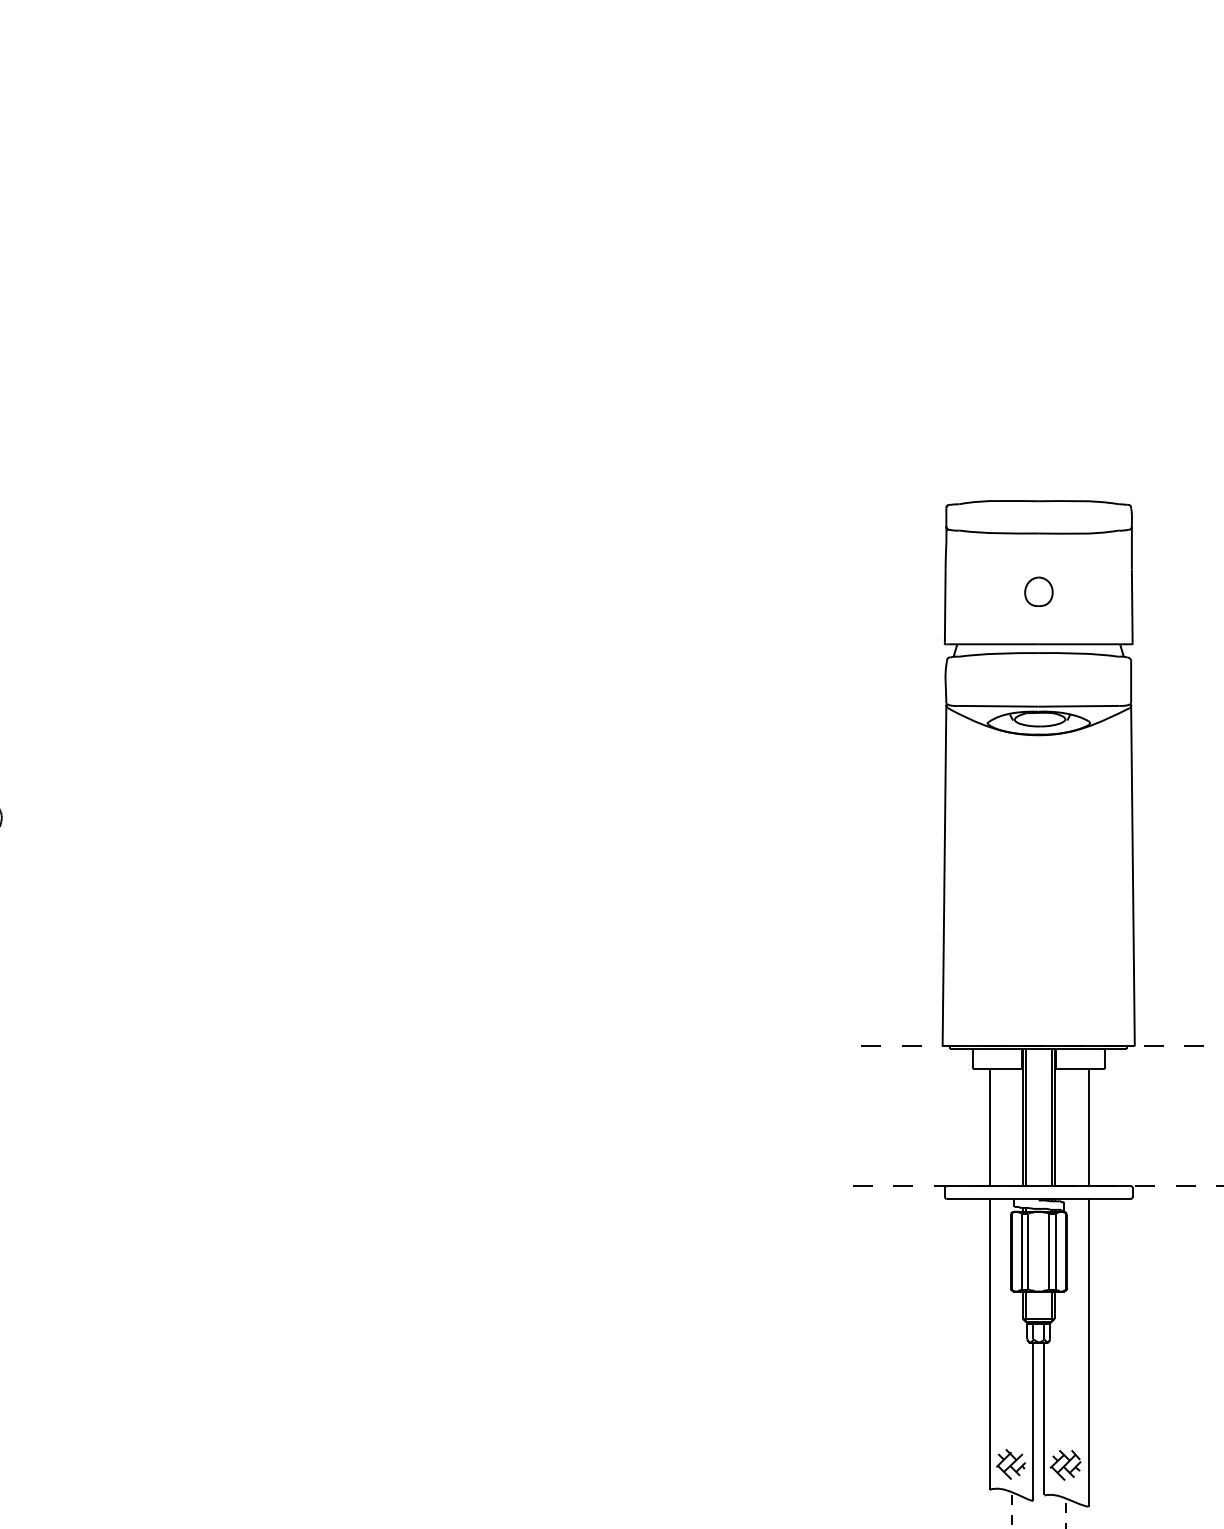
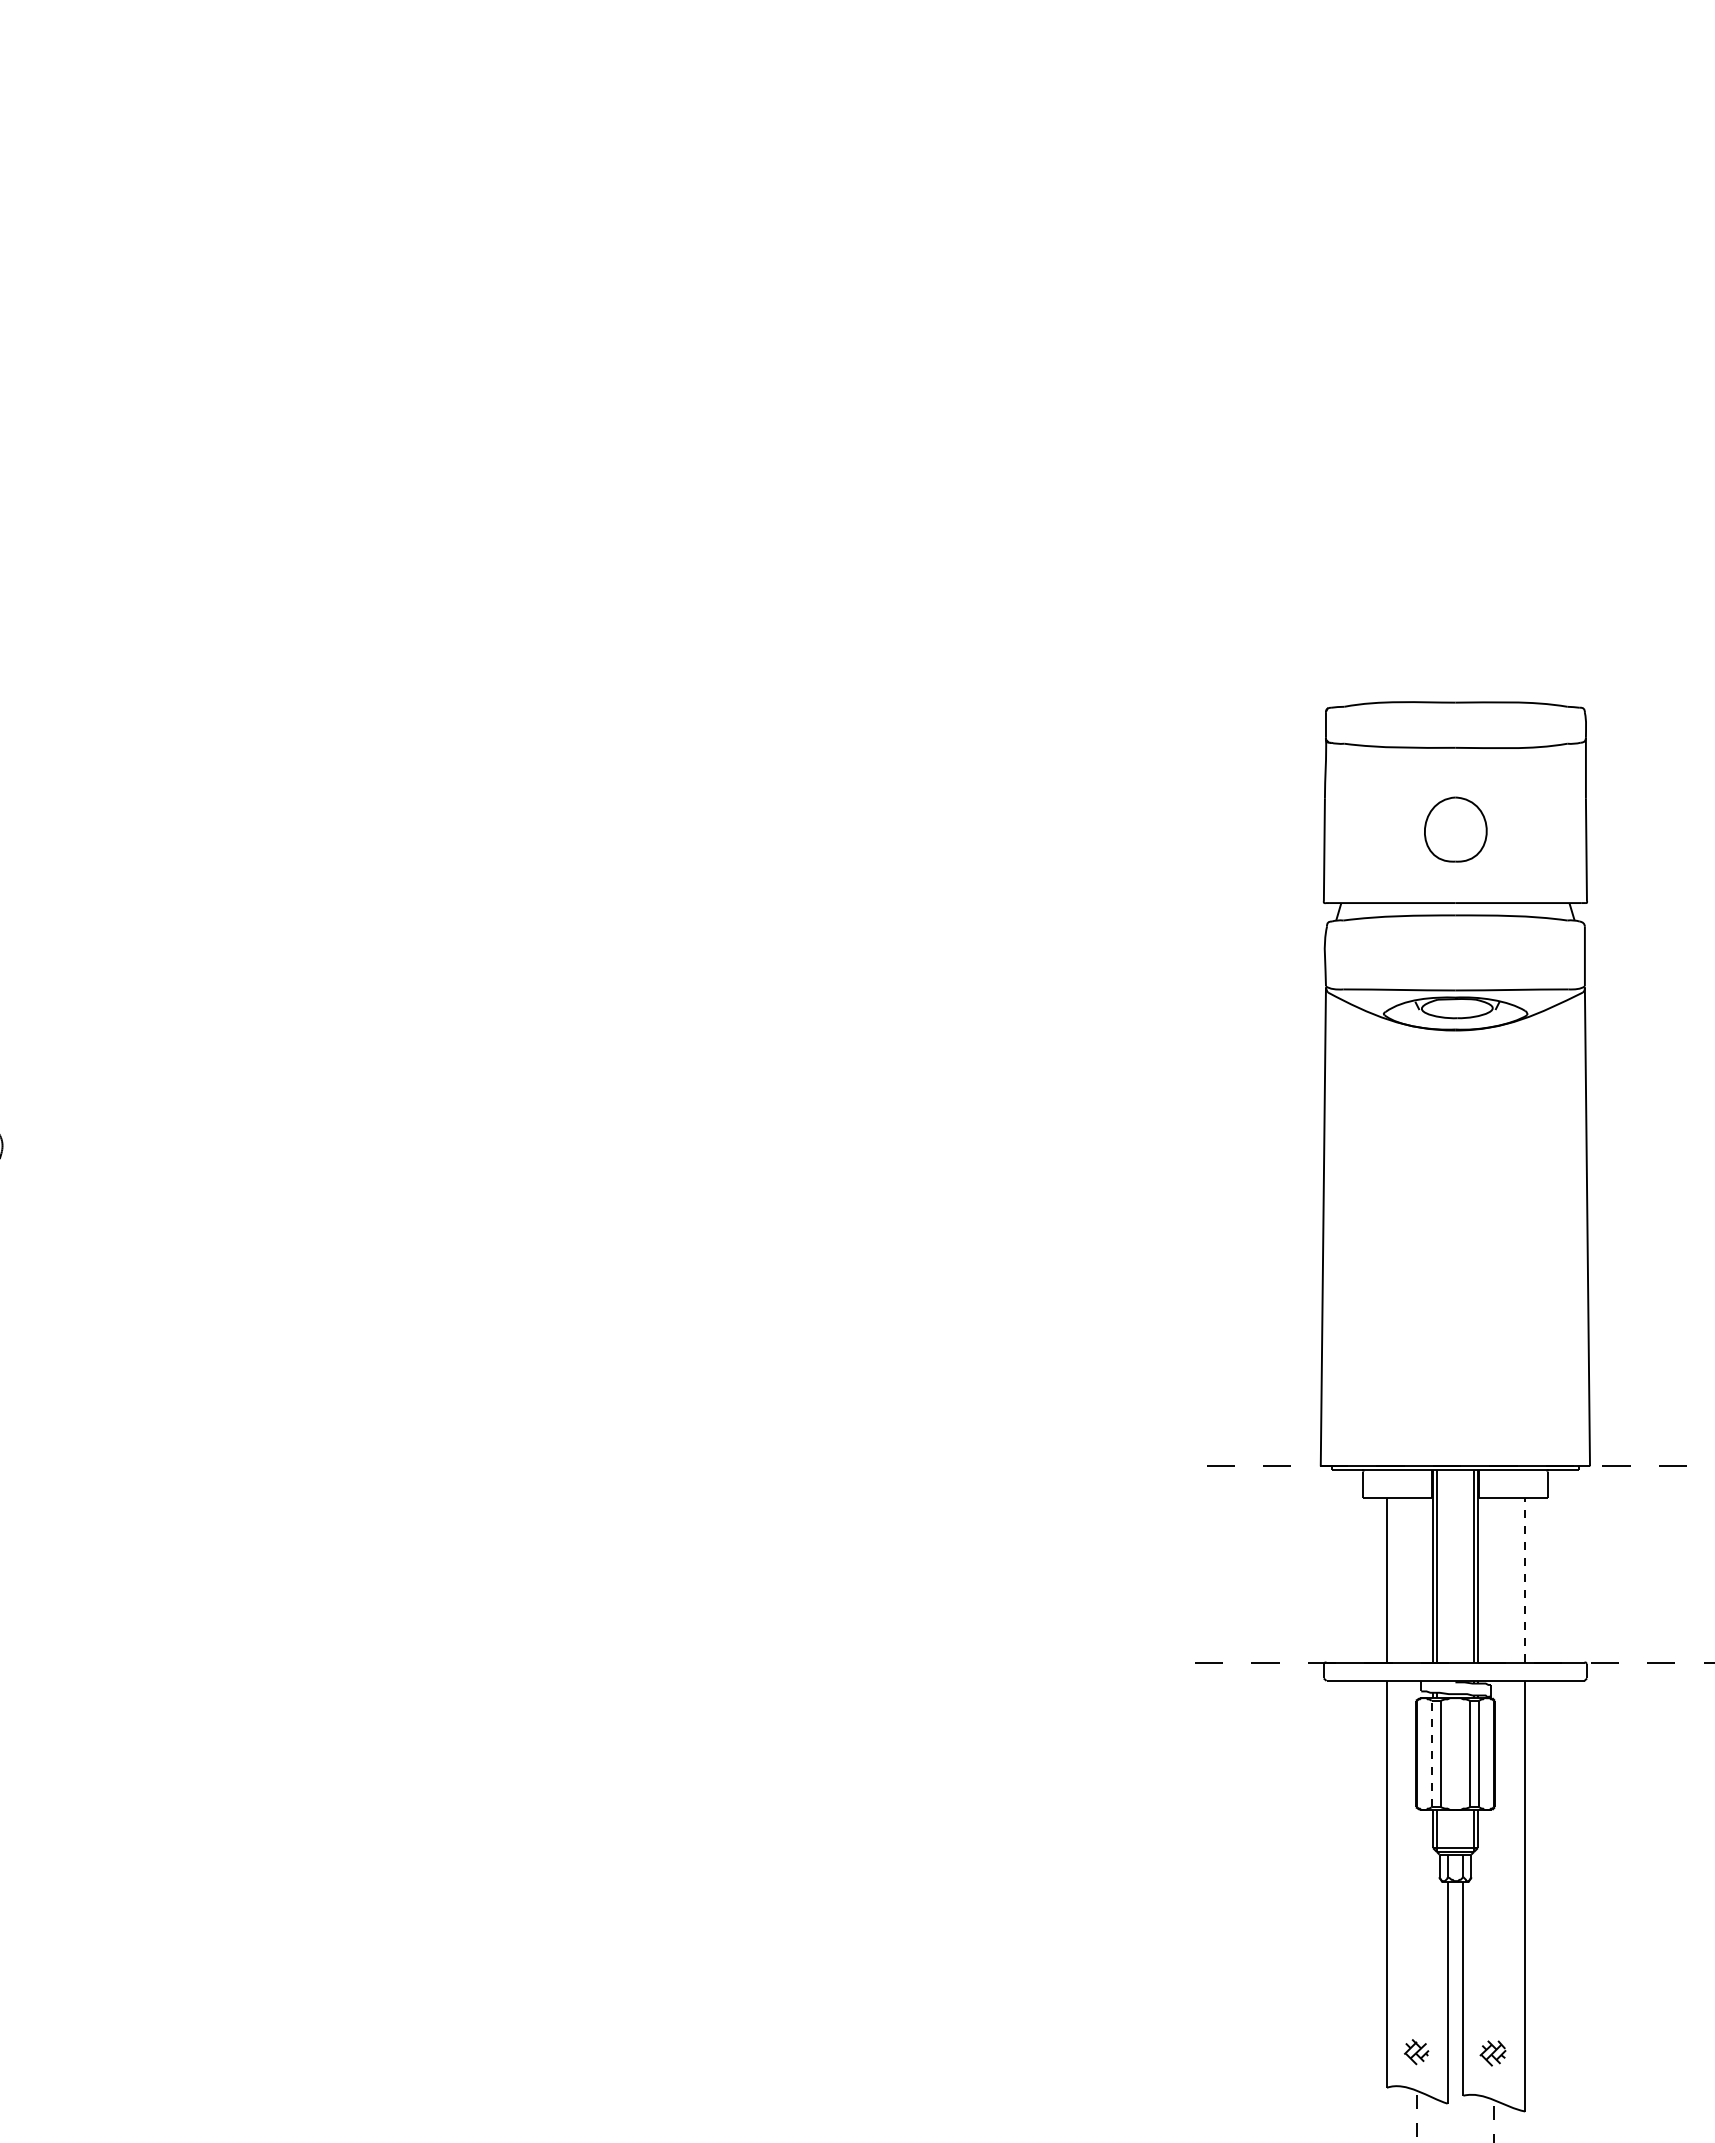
part: (1038, 591) -> (1455, 829), size x1.6
line: (1088, 1127) -> (1525, 1579), solid -> dashed
line: (1021, 1251) -> (1431, 1753), solid -> dashed
part: (1010, 1463) -> (1416, 2051), size x0.6
part: (1065, 1465) -> (1492, 2053), size x0.6

